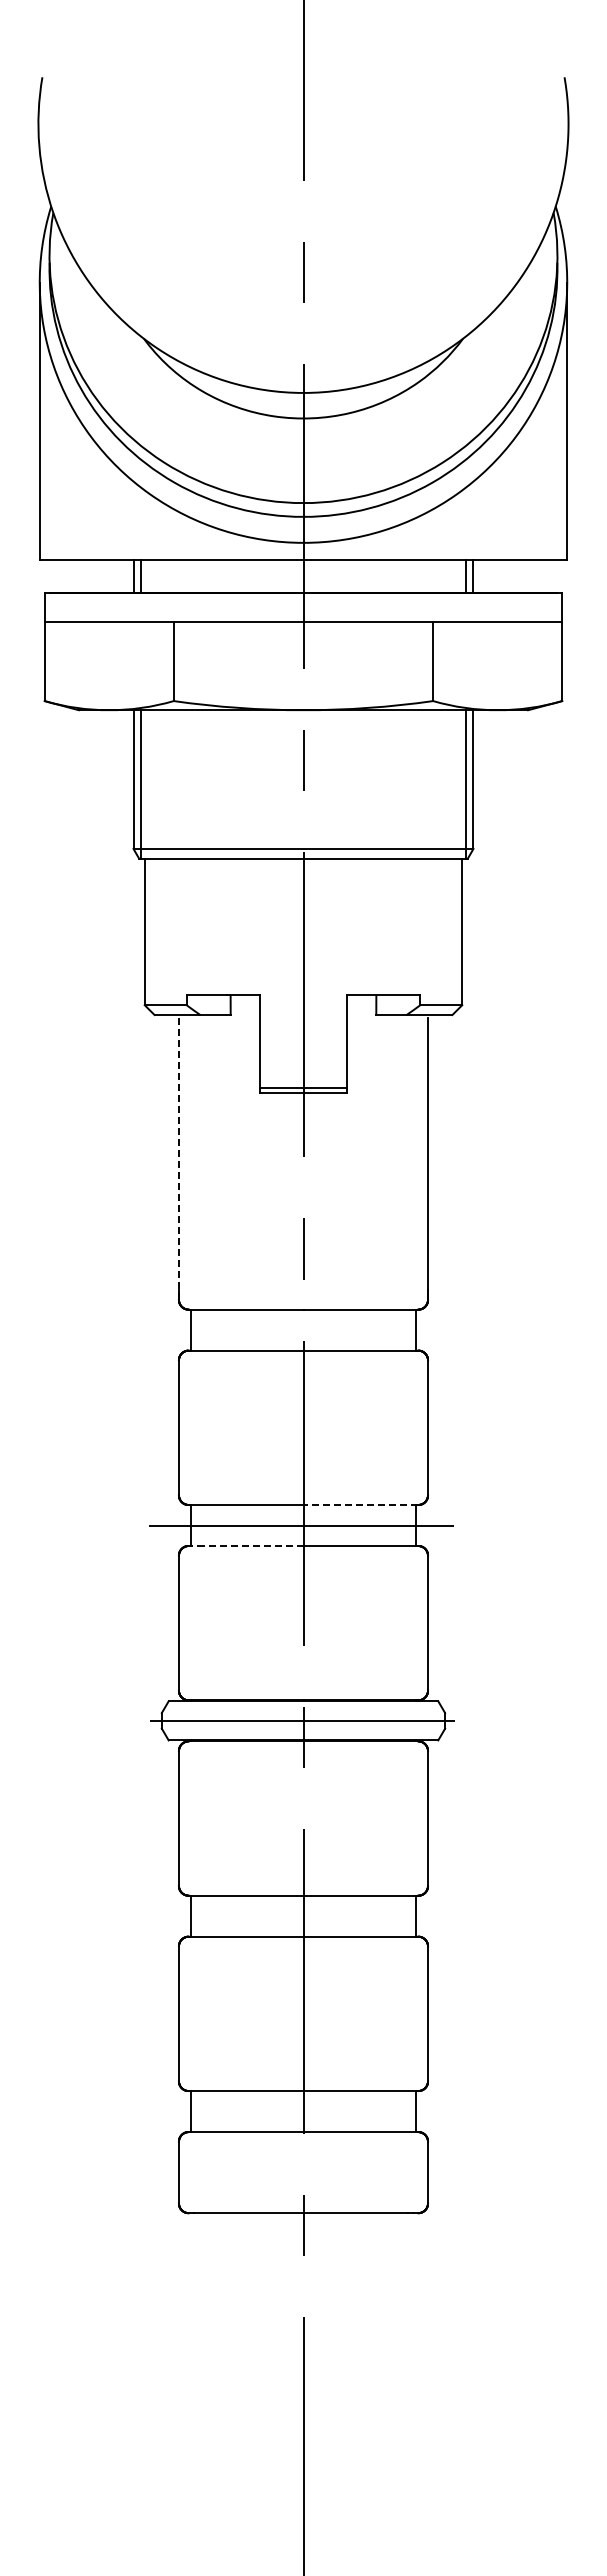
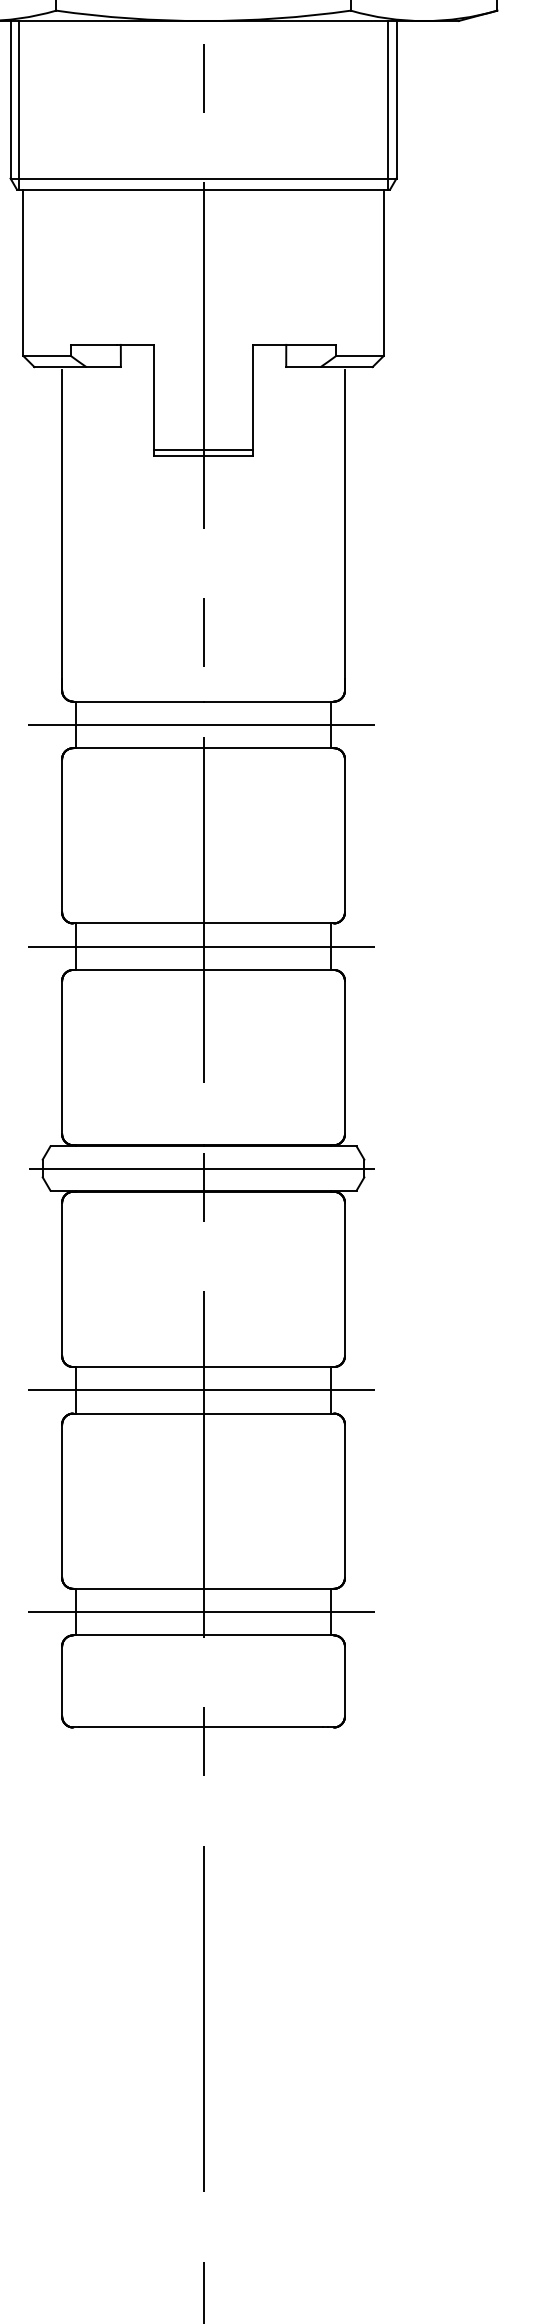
line: (178, 1159) -> (61, 531), dashed -> solid
line: (302, 1330) -> (202, 725), added
line: (360, 1504) -> (268, 922), dashed -> solid
line: (245, 1546) -> (137, 970), dashed -> solid
line: (302, 1916) -> (202, 1390), added
line: (302, 2111) -> (202, 1612), added

